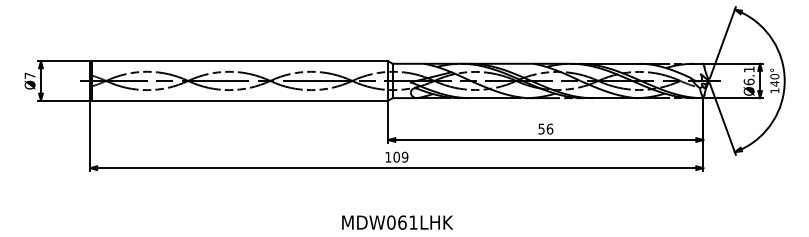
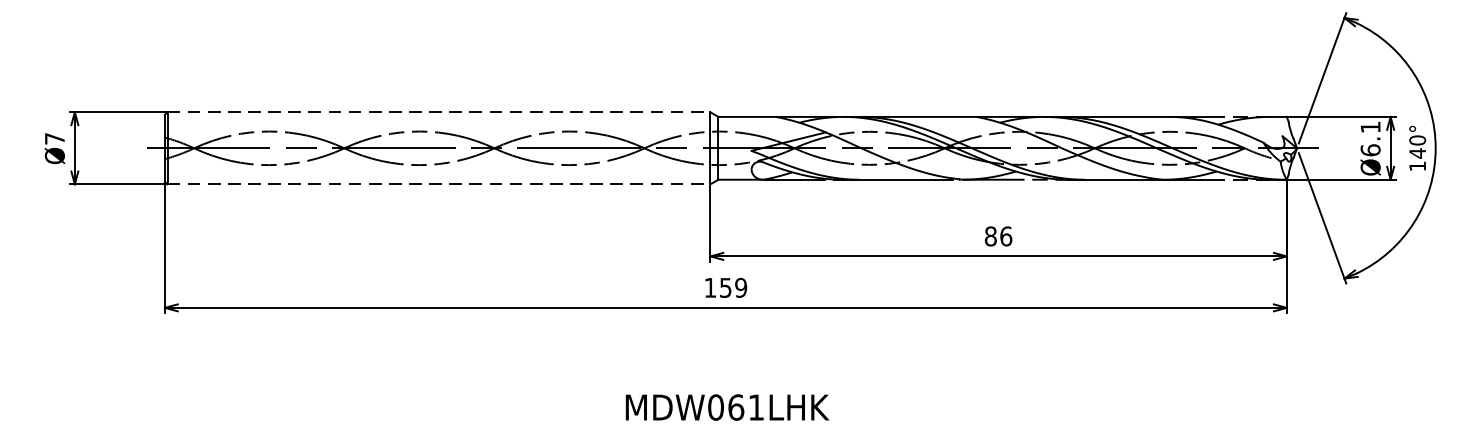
line: (240, 61) -> (439, 112), solid -> dashed
line: (240, 100) -> (439, 184), solid -> dashed
text: (541, 128) -> (990, 235), 56 -> 86
text: (396, 156) -> (725, 286), 109 -> 159

